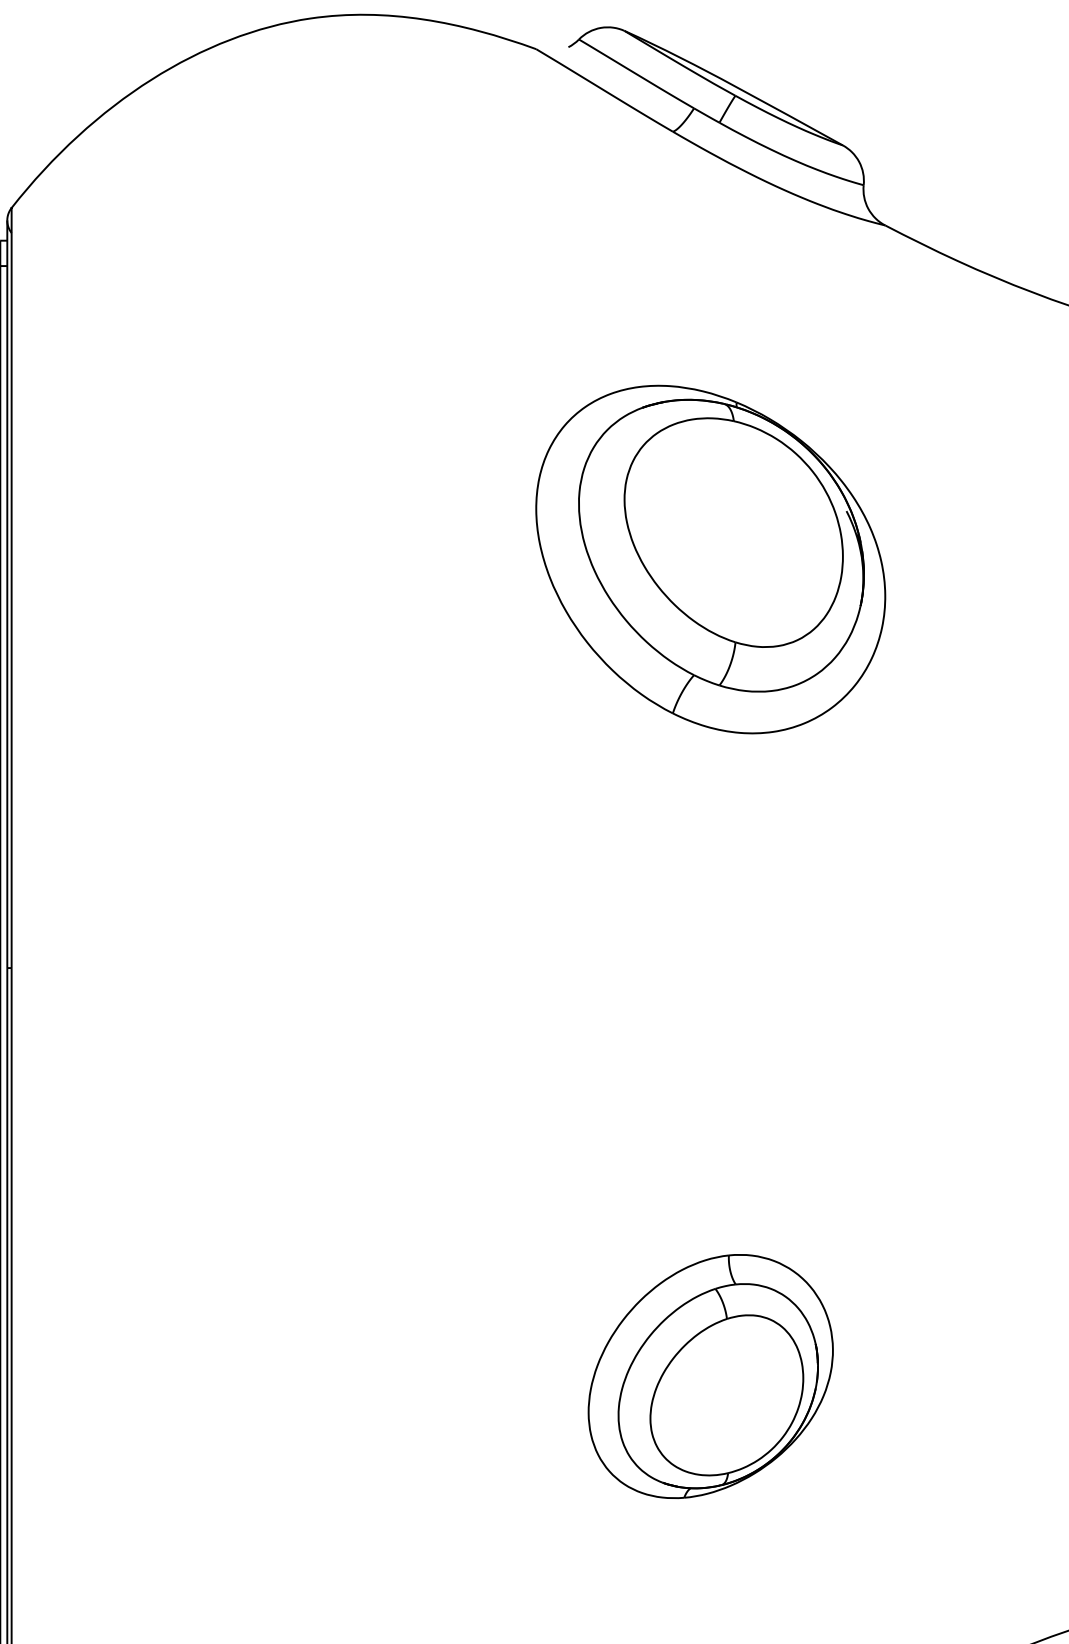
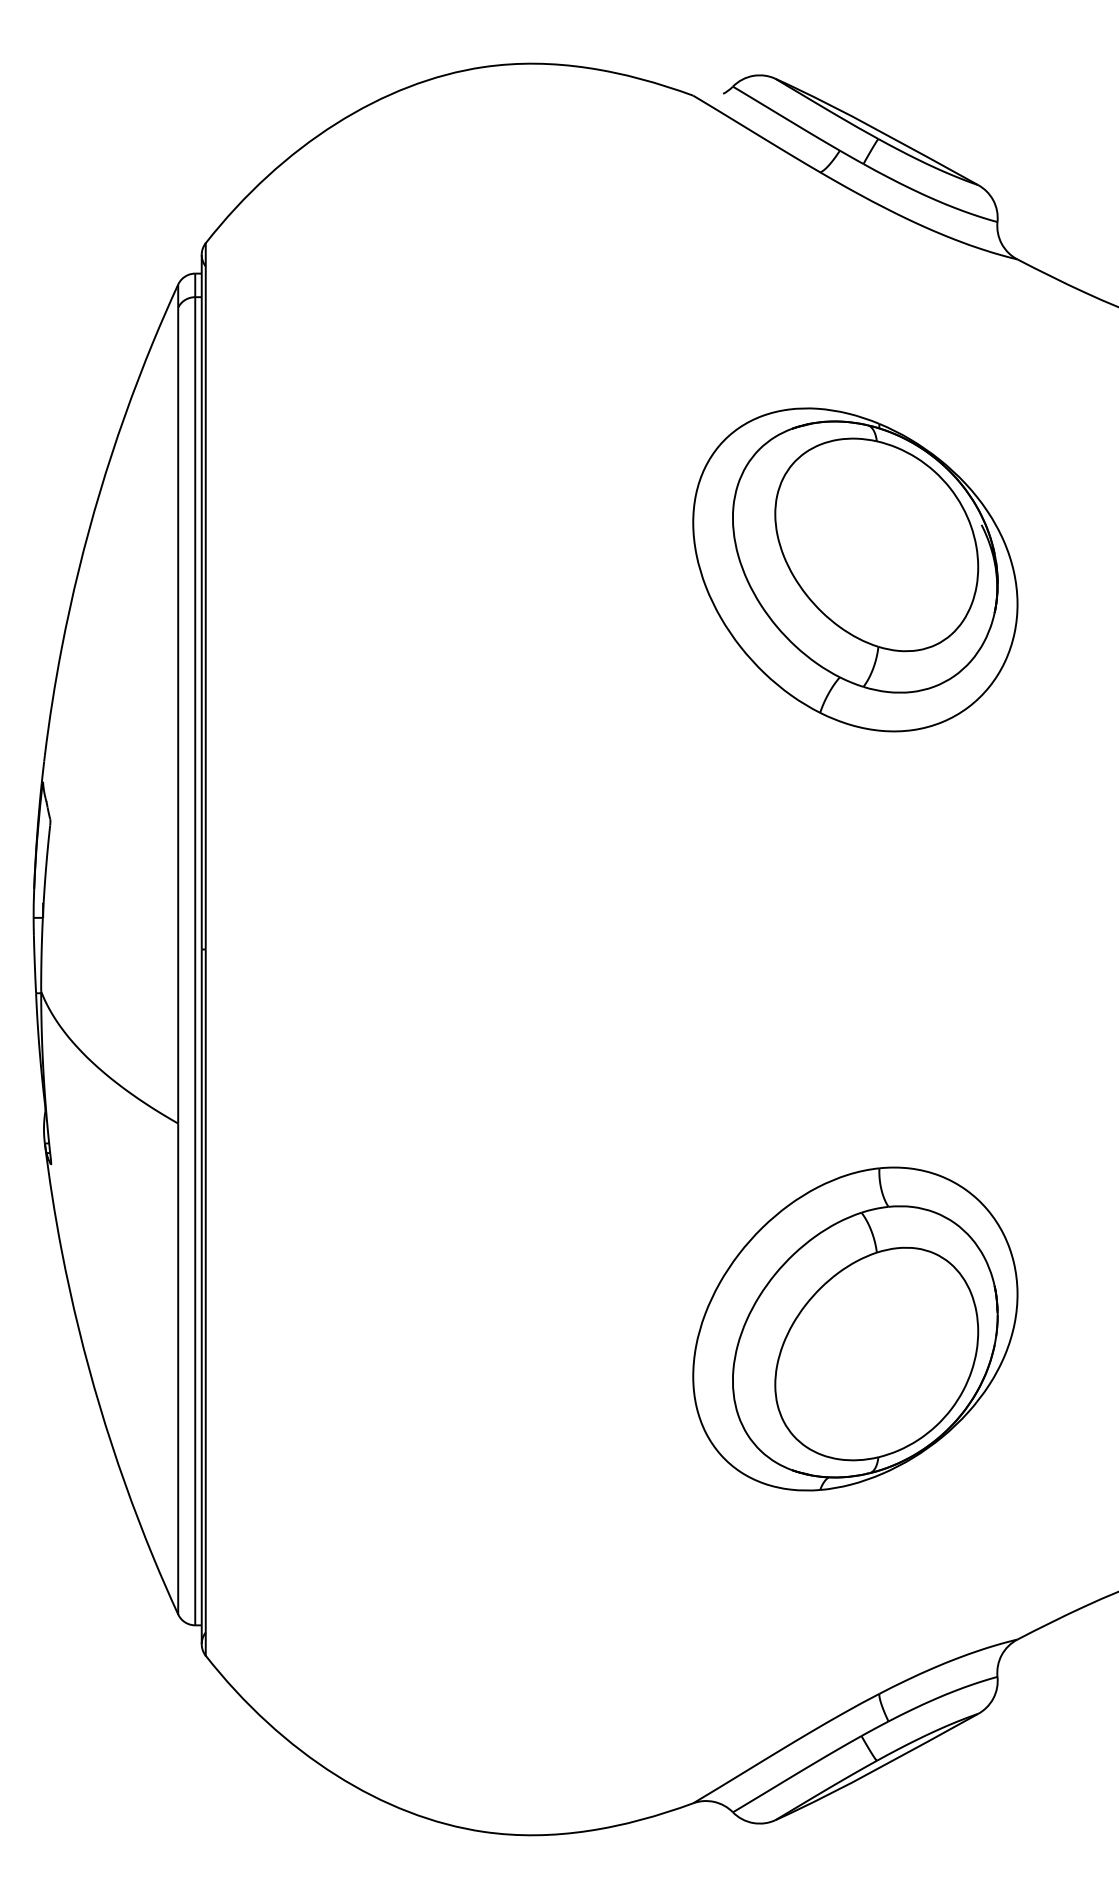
part: (710, 1375) -> (855, 1328), size x1.43

